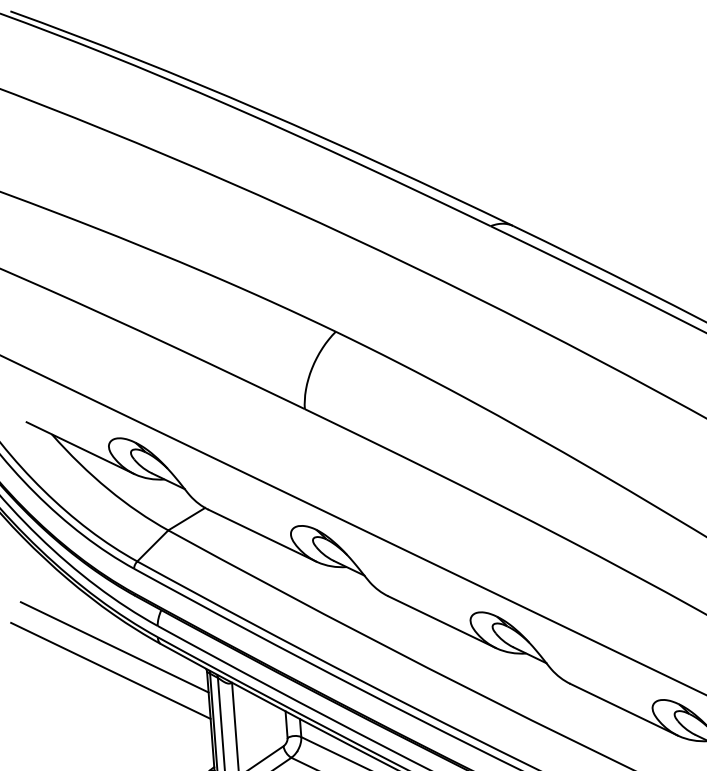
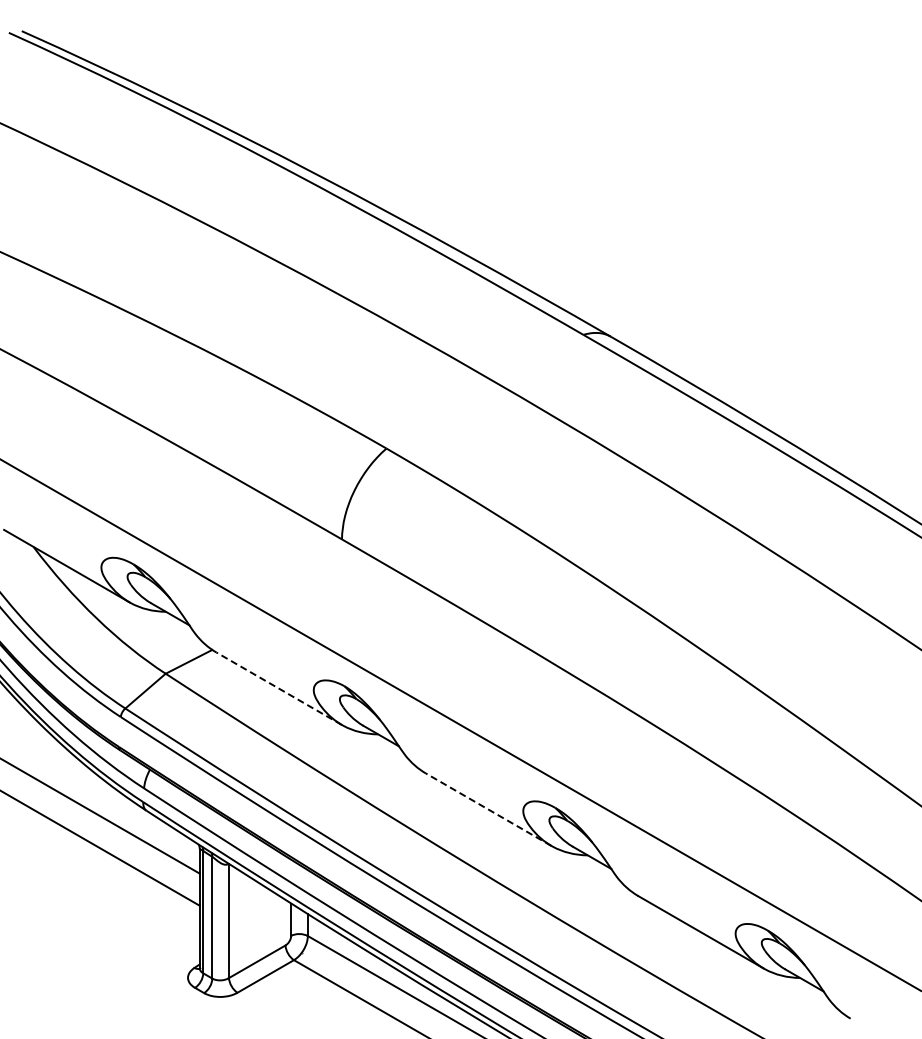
line: (261, 535) -> (278, 688), solid -> dashed
line: (441, 621) -> (488, 809), solid -> dashed

